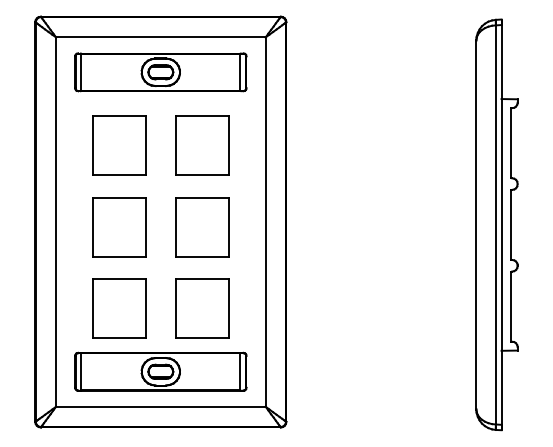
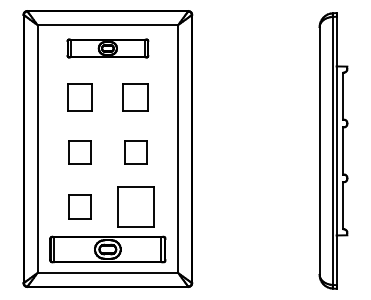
part: (160, 72) -> (107, 48), size x0.7
part: (118, 145) -> (79, 97), size x0.7
part: (202, 145) -> (135, 97), size x0.7
part: (118, 227) -> (79, 152), size x0.6
part: (202, 227) -> (135, 152), size x0.6
part: (118, 307) -> (79, 206), size x0.6

